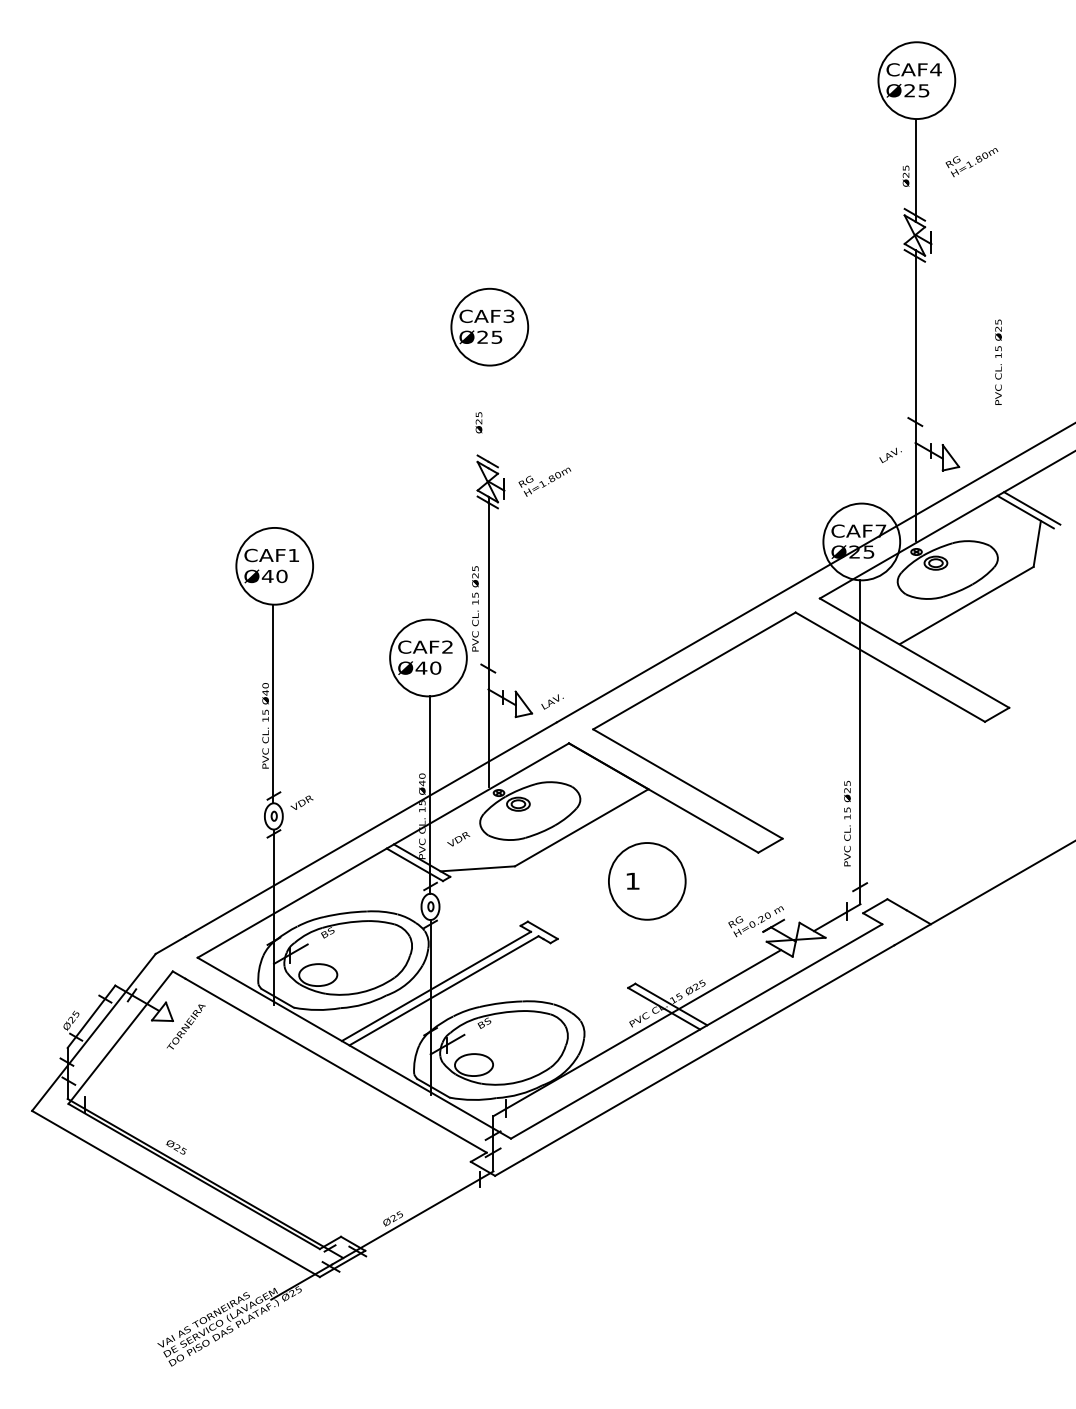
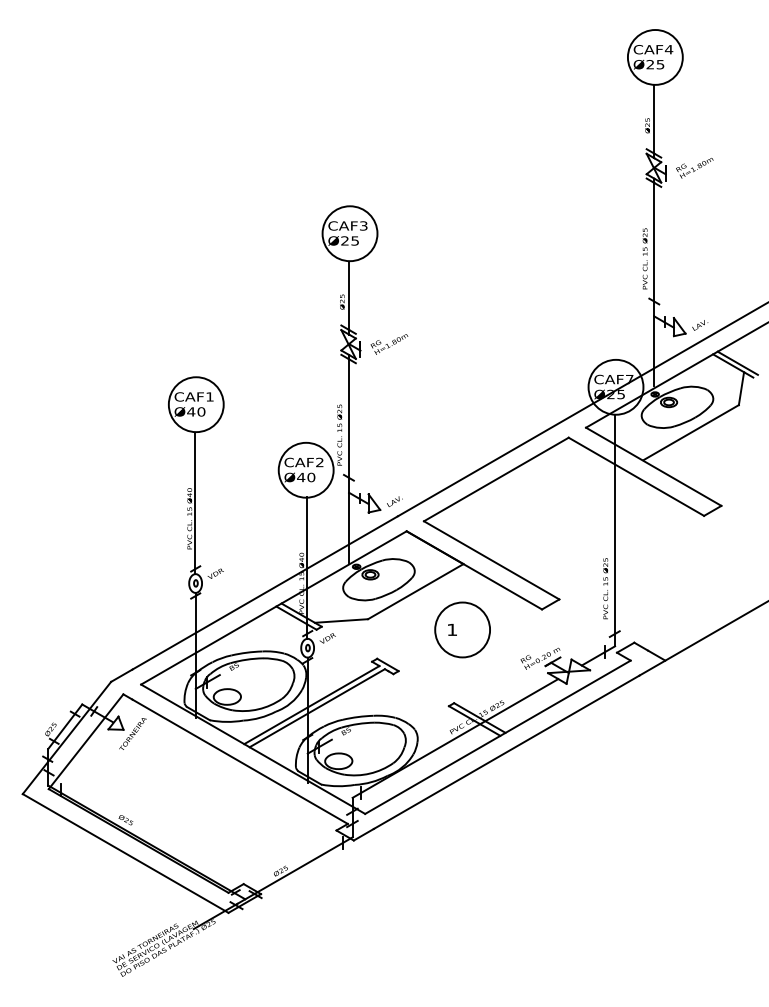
text: (971, 162) -> (694, 168), moved
text: (998, 361) -> (645, 258), moved
line: (488, 417) -> (349, 298), added
text: (890, 454) -> (700, 324), moved
text: (458, 839) -> (327, 638), moved

